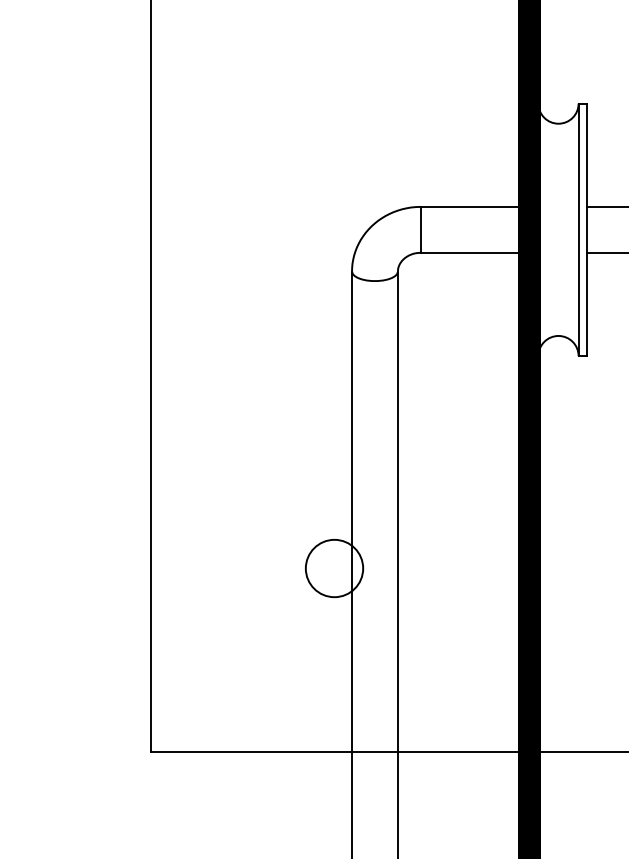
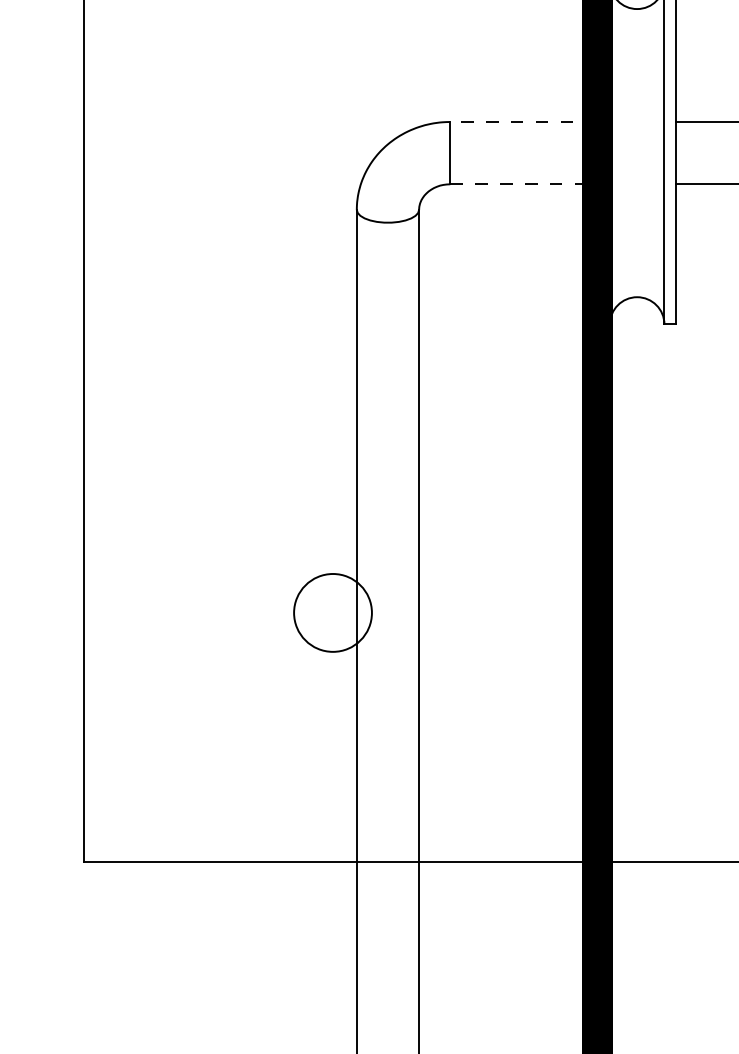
line: (474, 206) -> (523, 121), solid -> dashed
line: (475, 252) -> (524, 183), solid -> dashed

